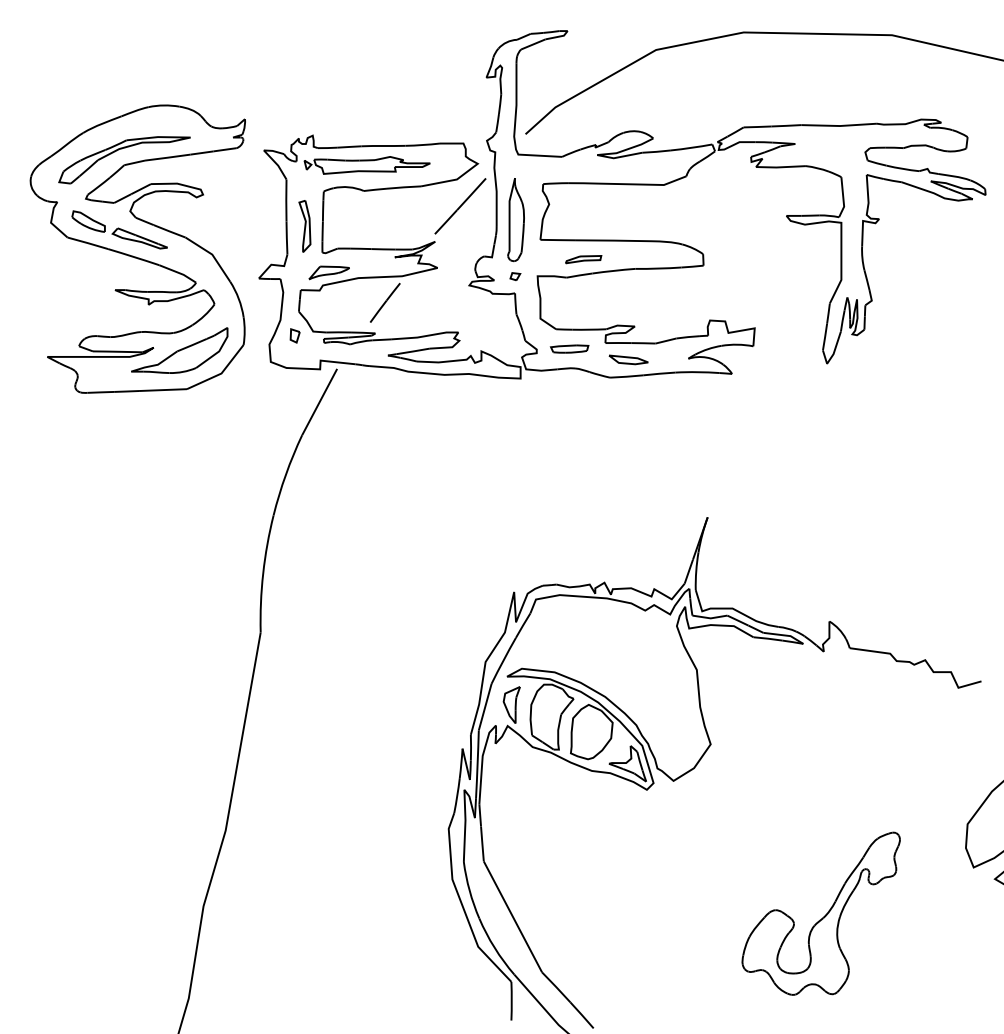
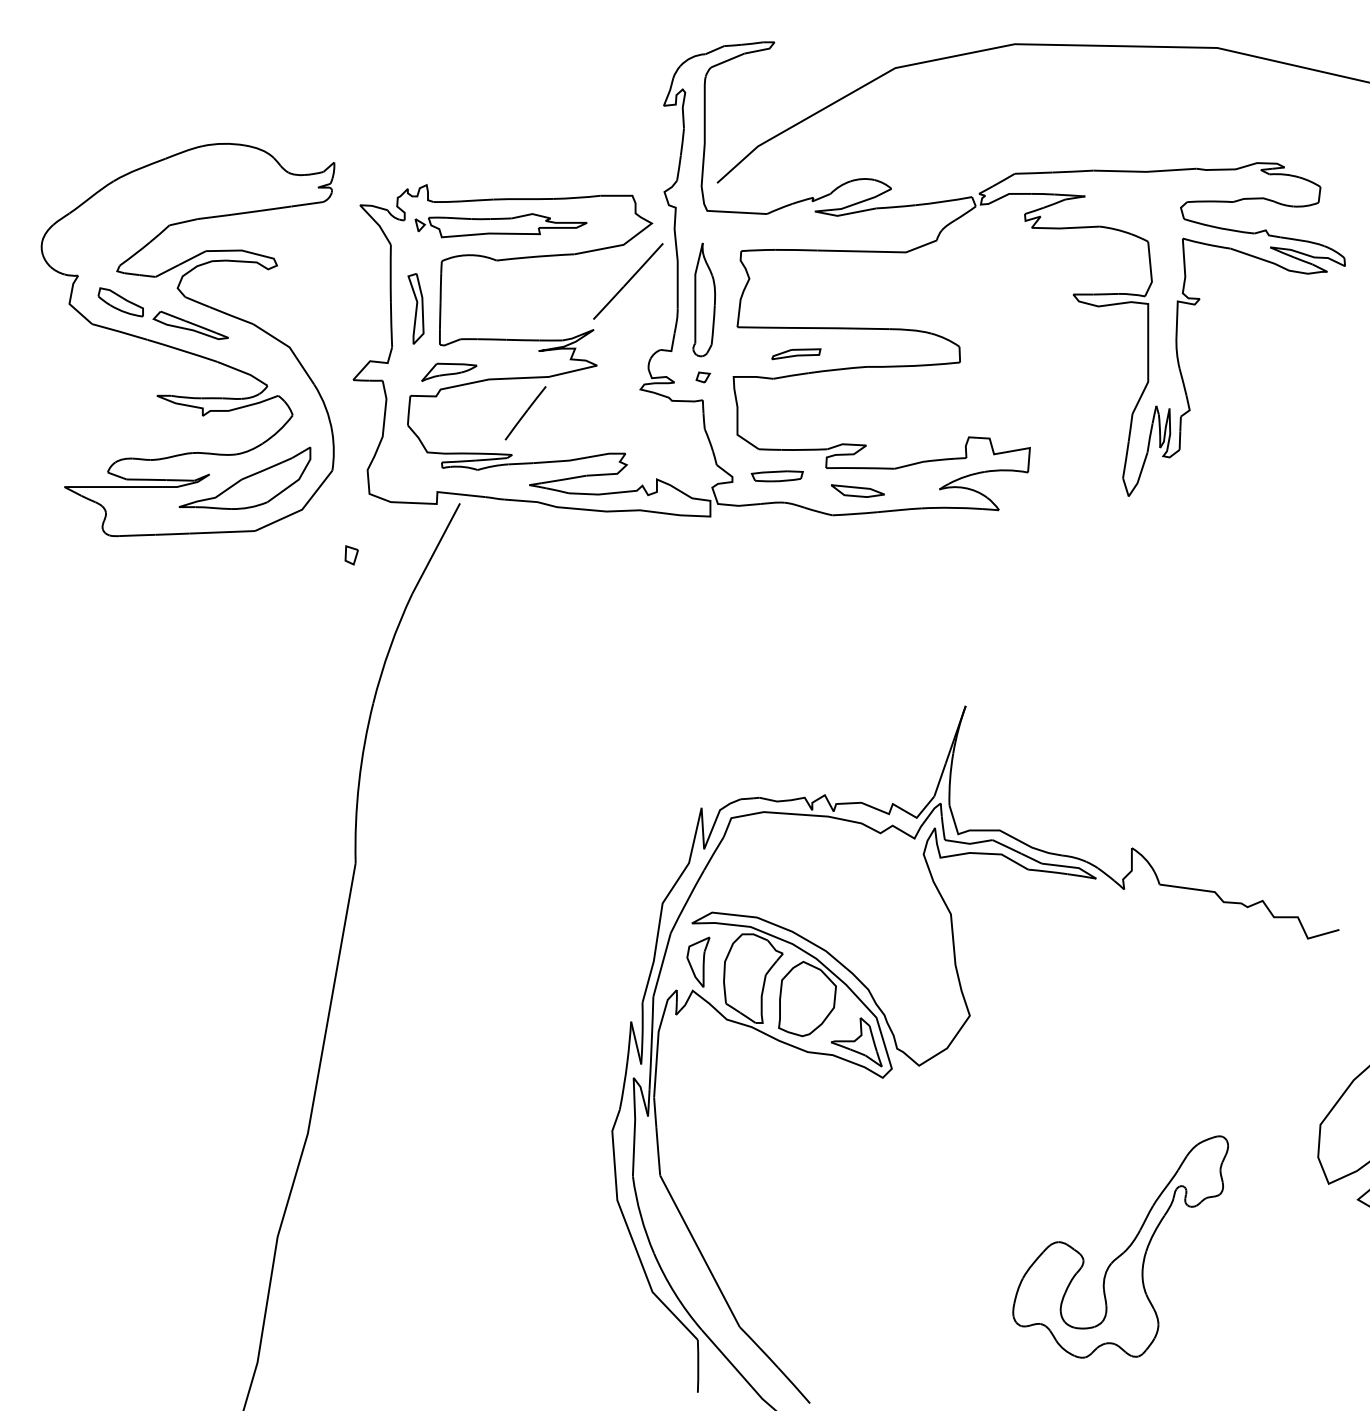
part: (122, 149) -> (166, 203), removed
part: (295, 336) -> (351, 555), moved

